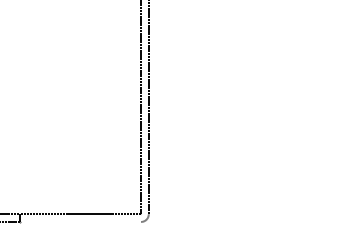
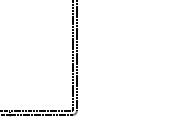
line: (80, 221) -> (41, 114), added

